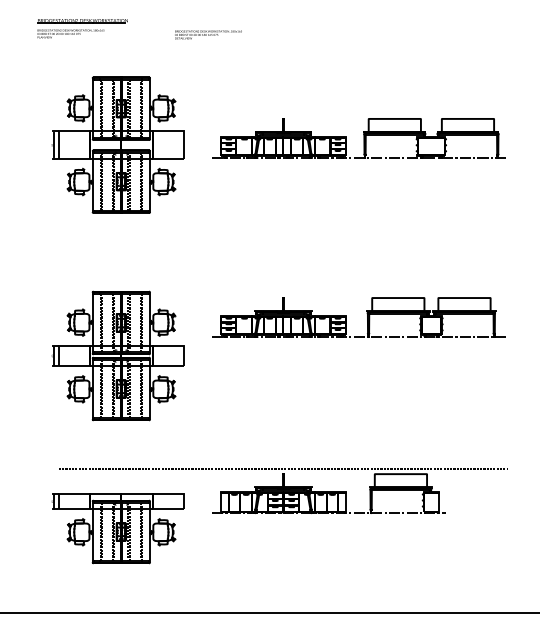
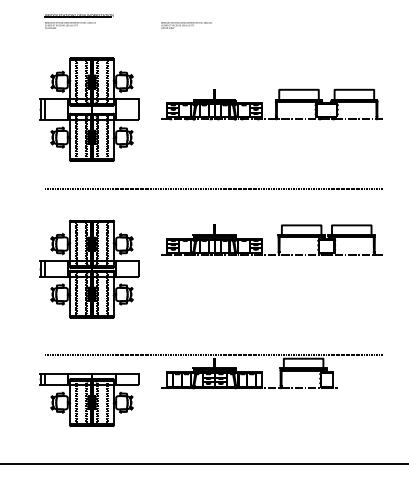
part: (82, 28) -> (79, 21), moved
text: (208, 34) -> (186, 25), moved
line: (282, 250) -> (213, 189), added

